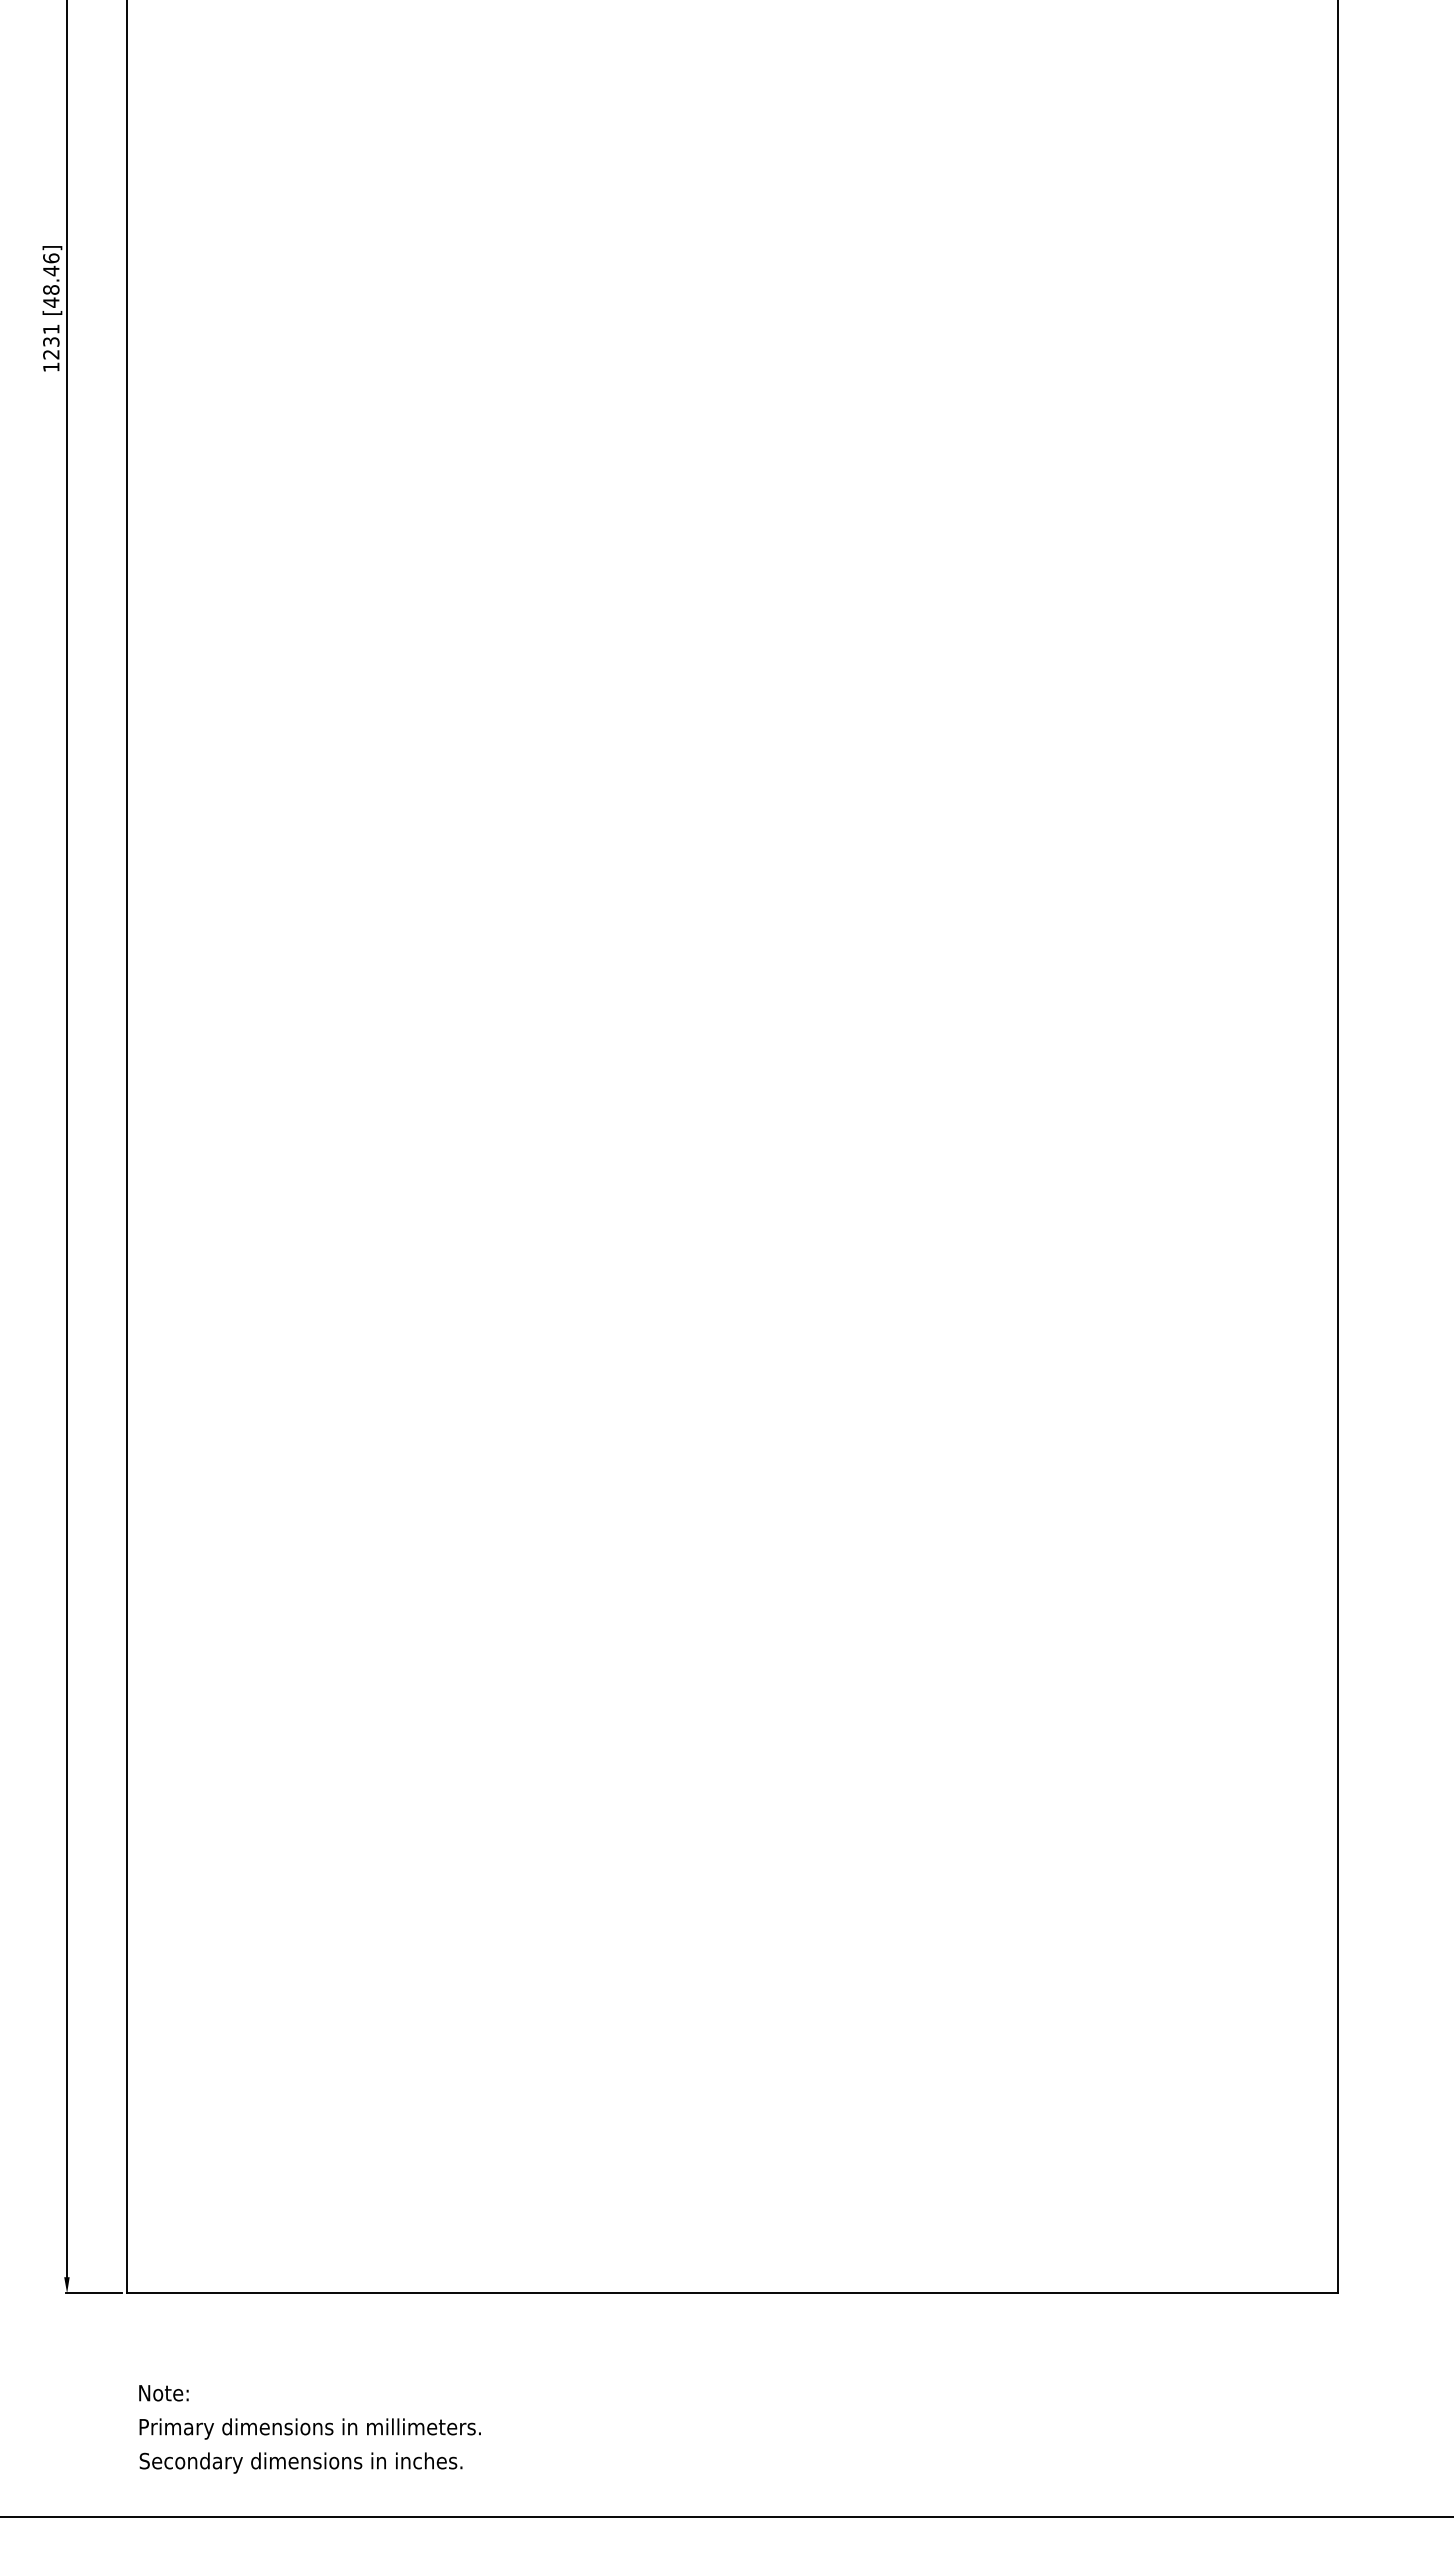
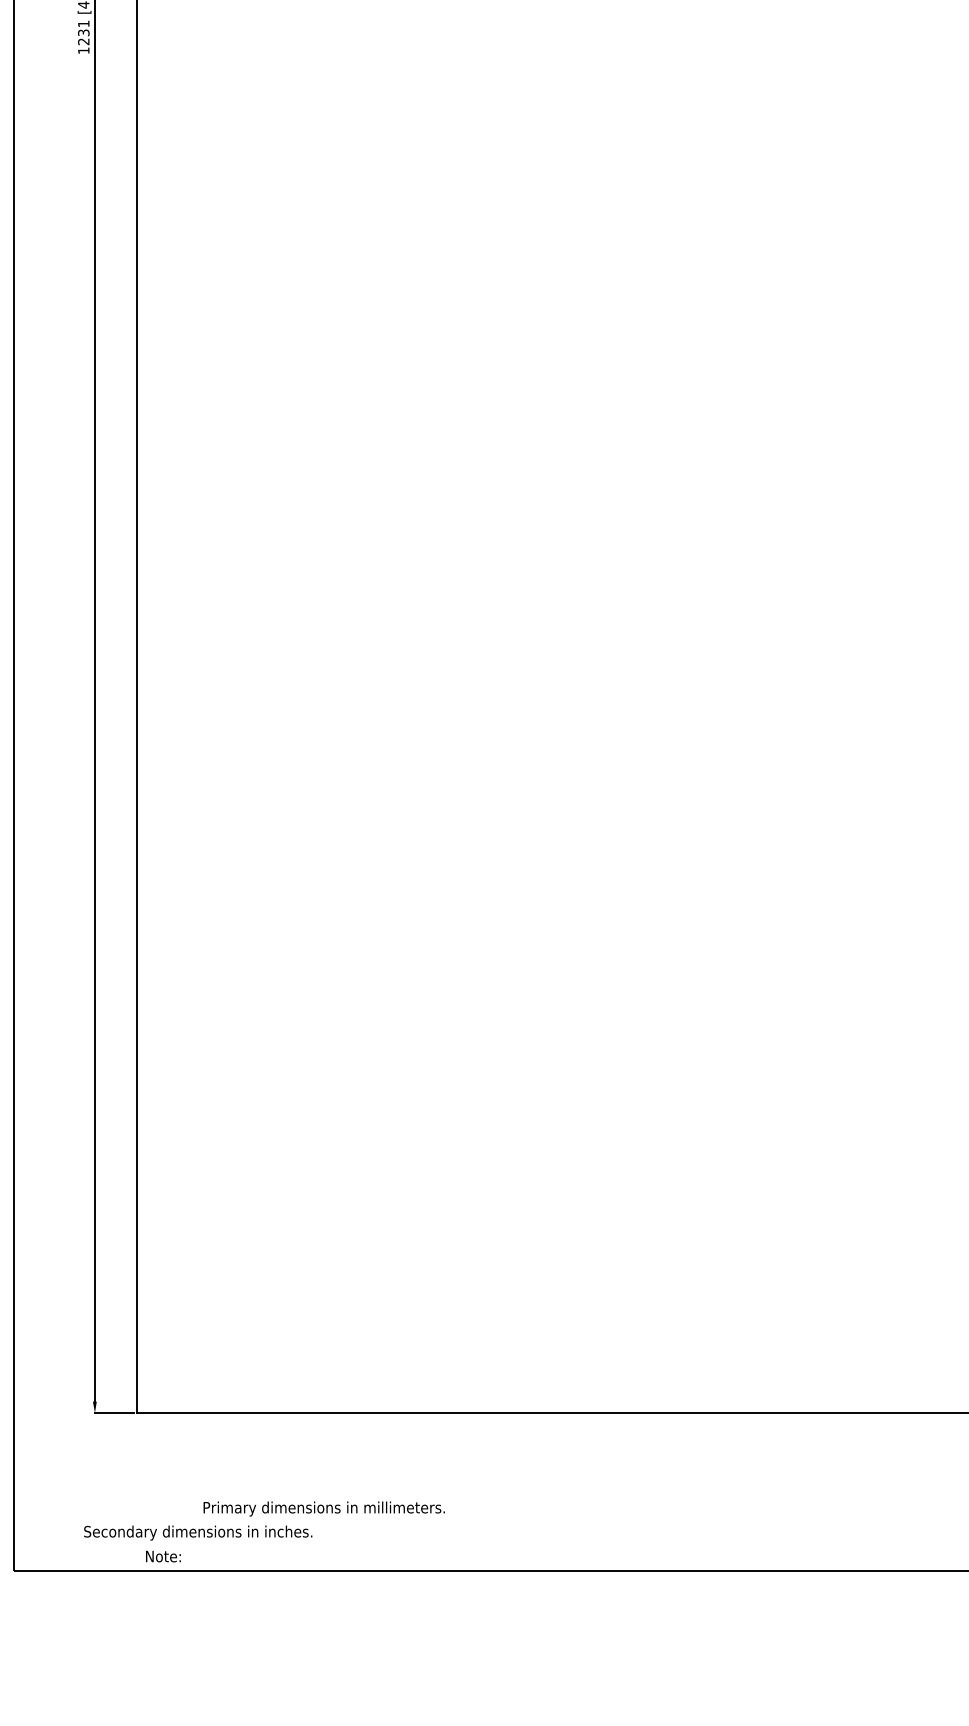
text: (163, 2393) -> (163, 1556), moved
text: (309, 2428) -> (323, 1508), moved
text: (300, 2462) -> (197, 1532), moved

